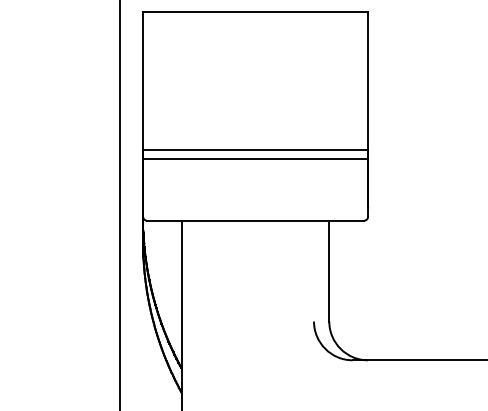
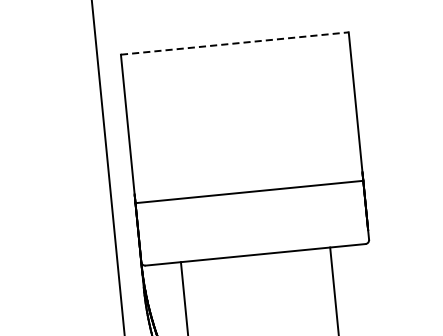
line: (256, 12) -> (235, 43), solid -> dashed
line: (255, 150) -> (248, 183), removed

